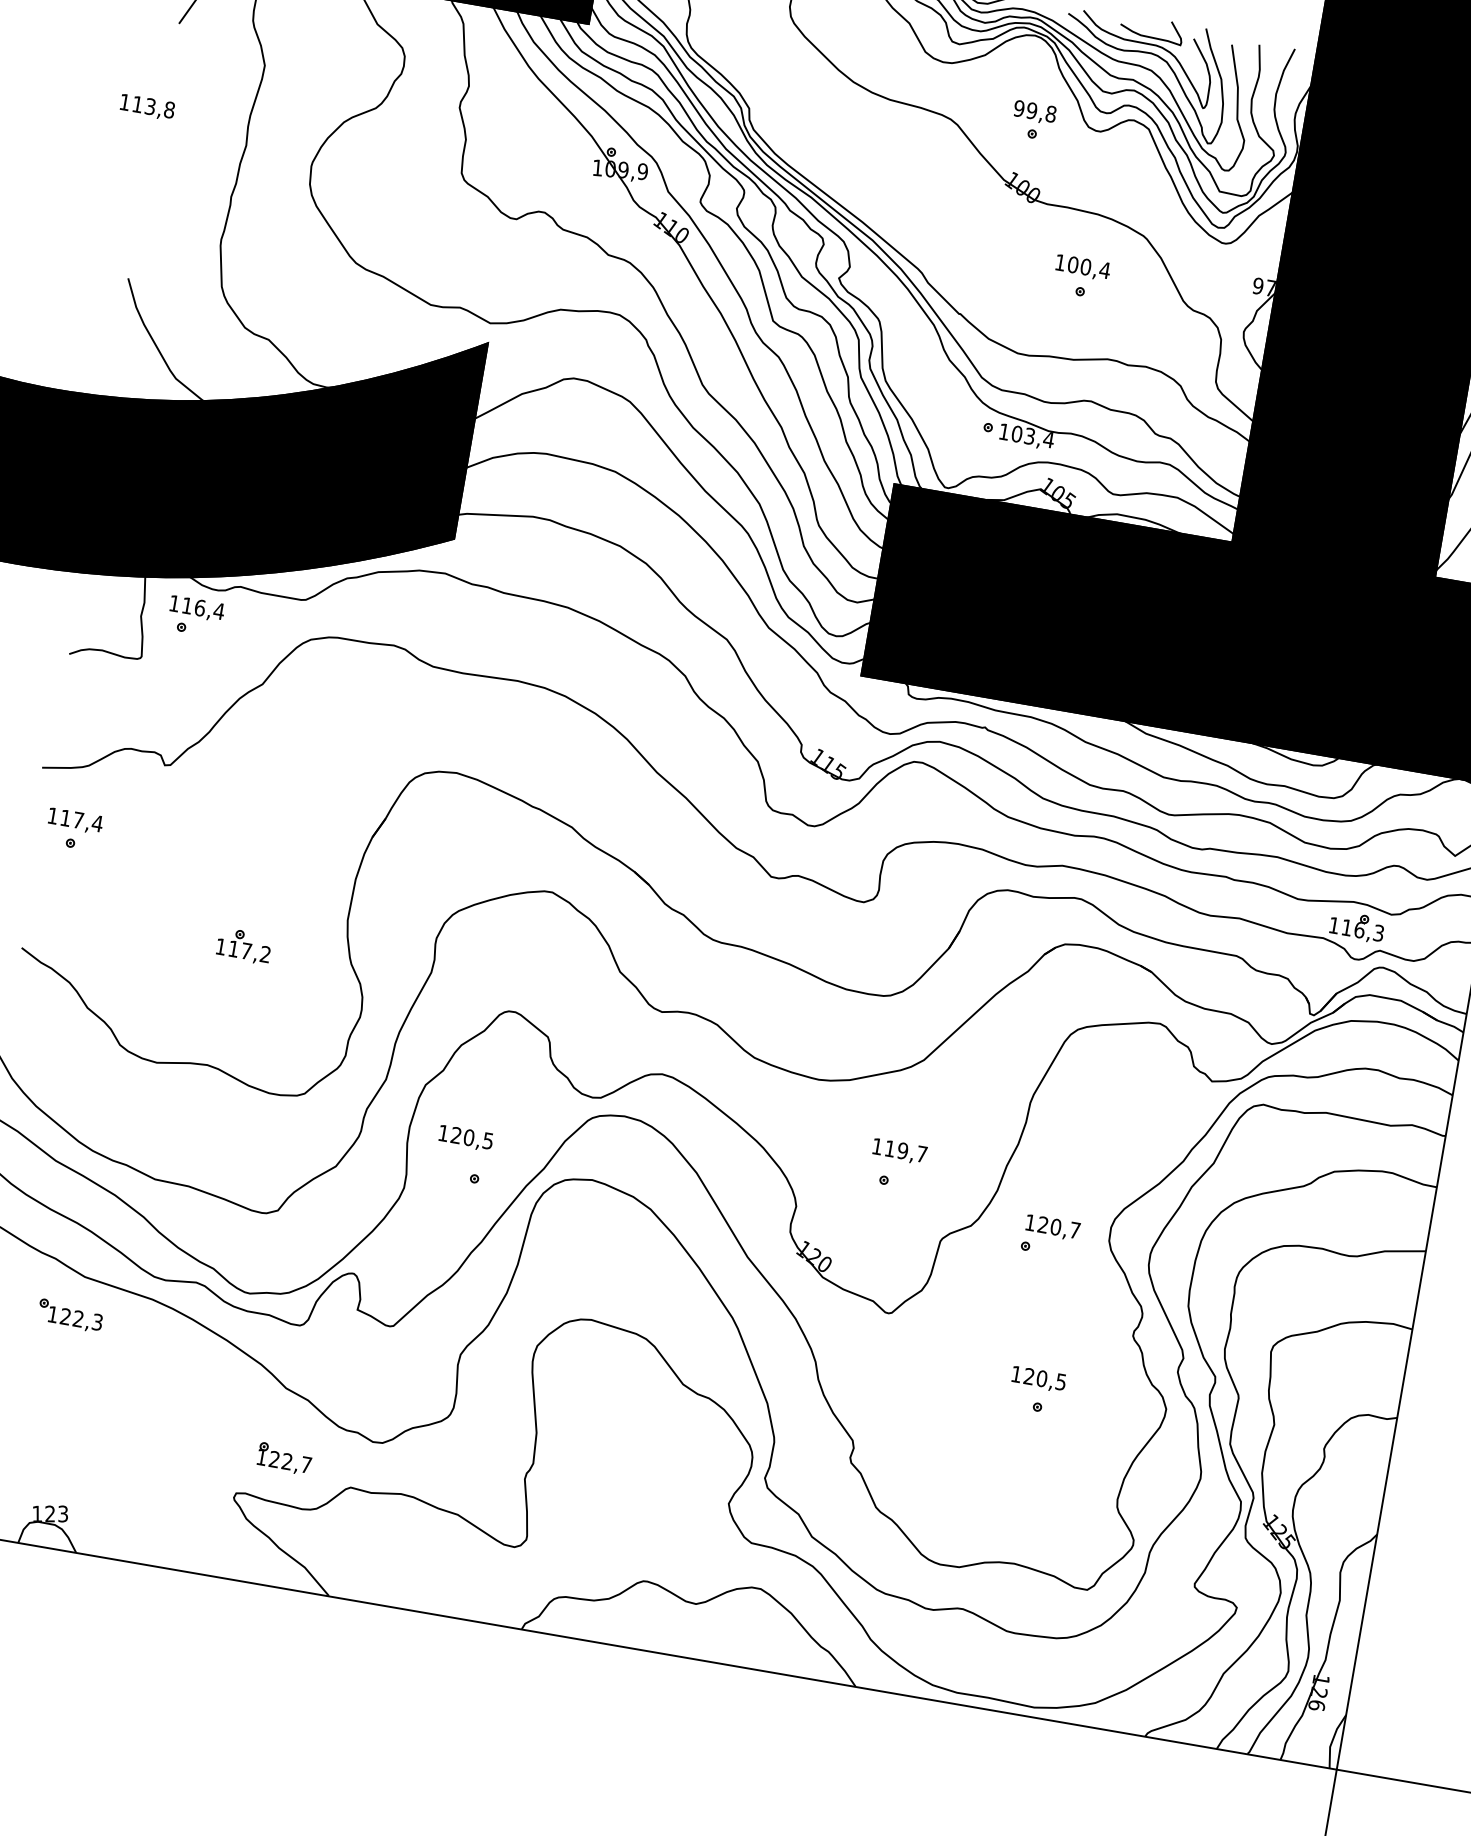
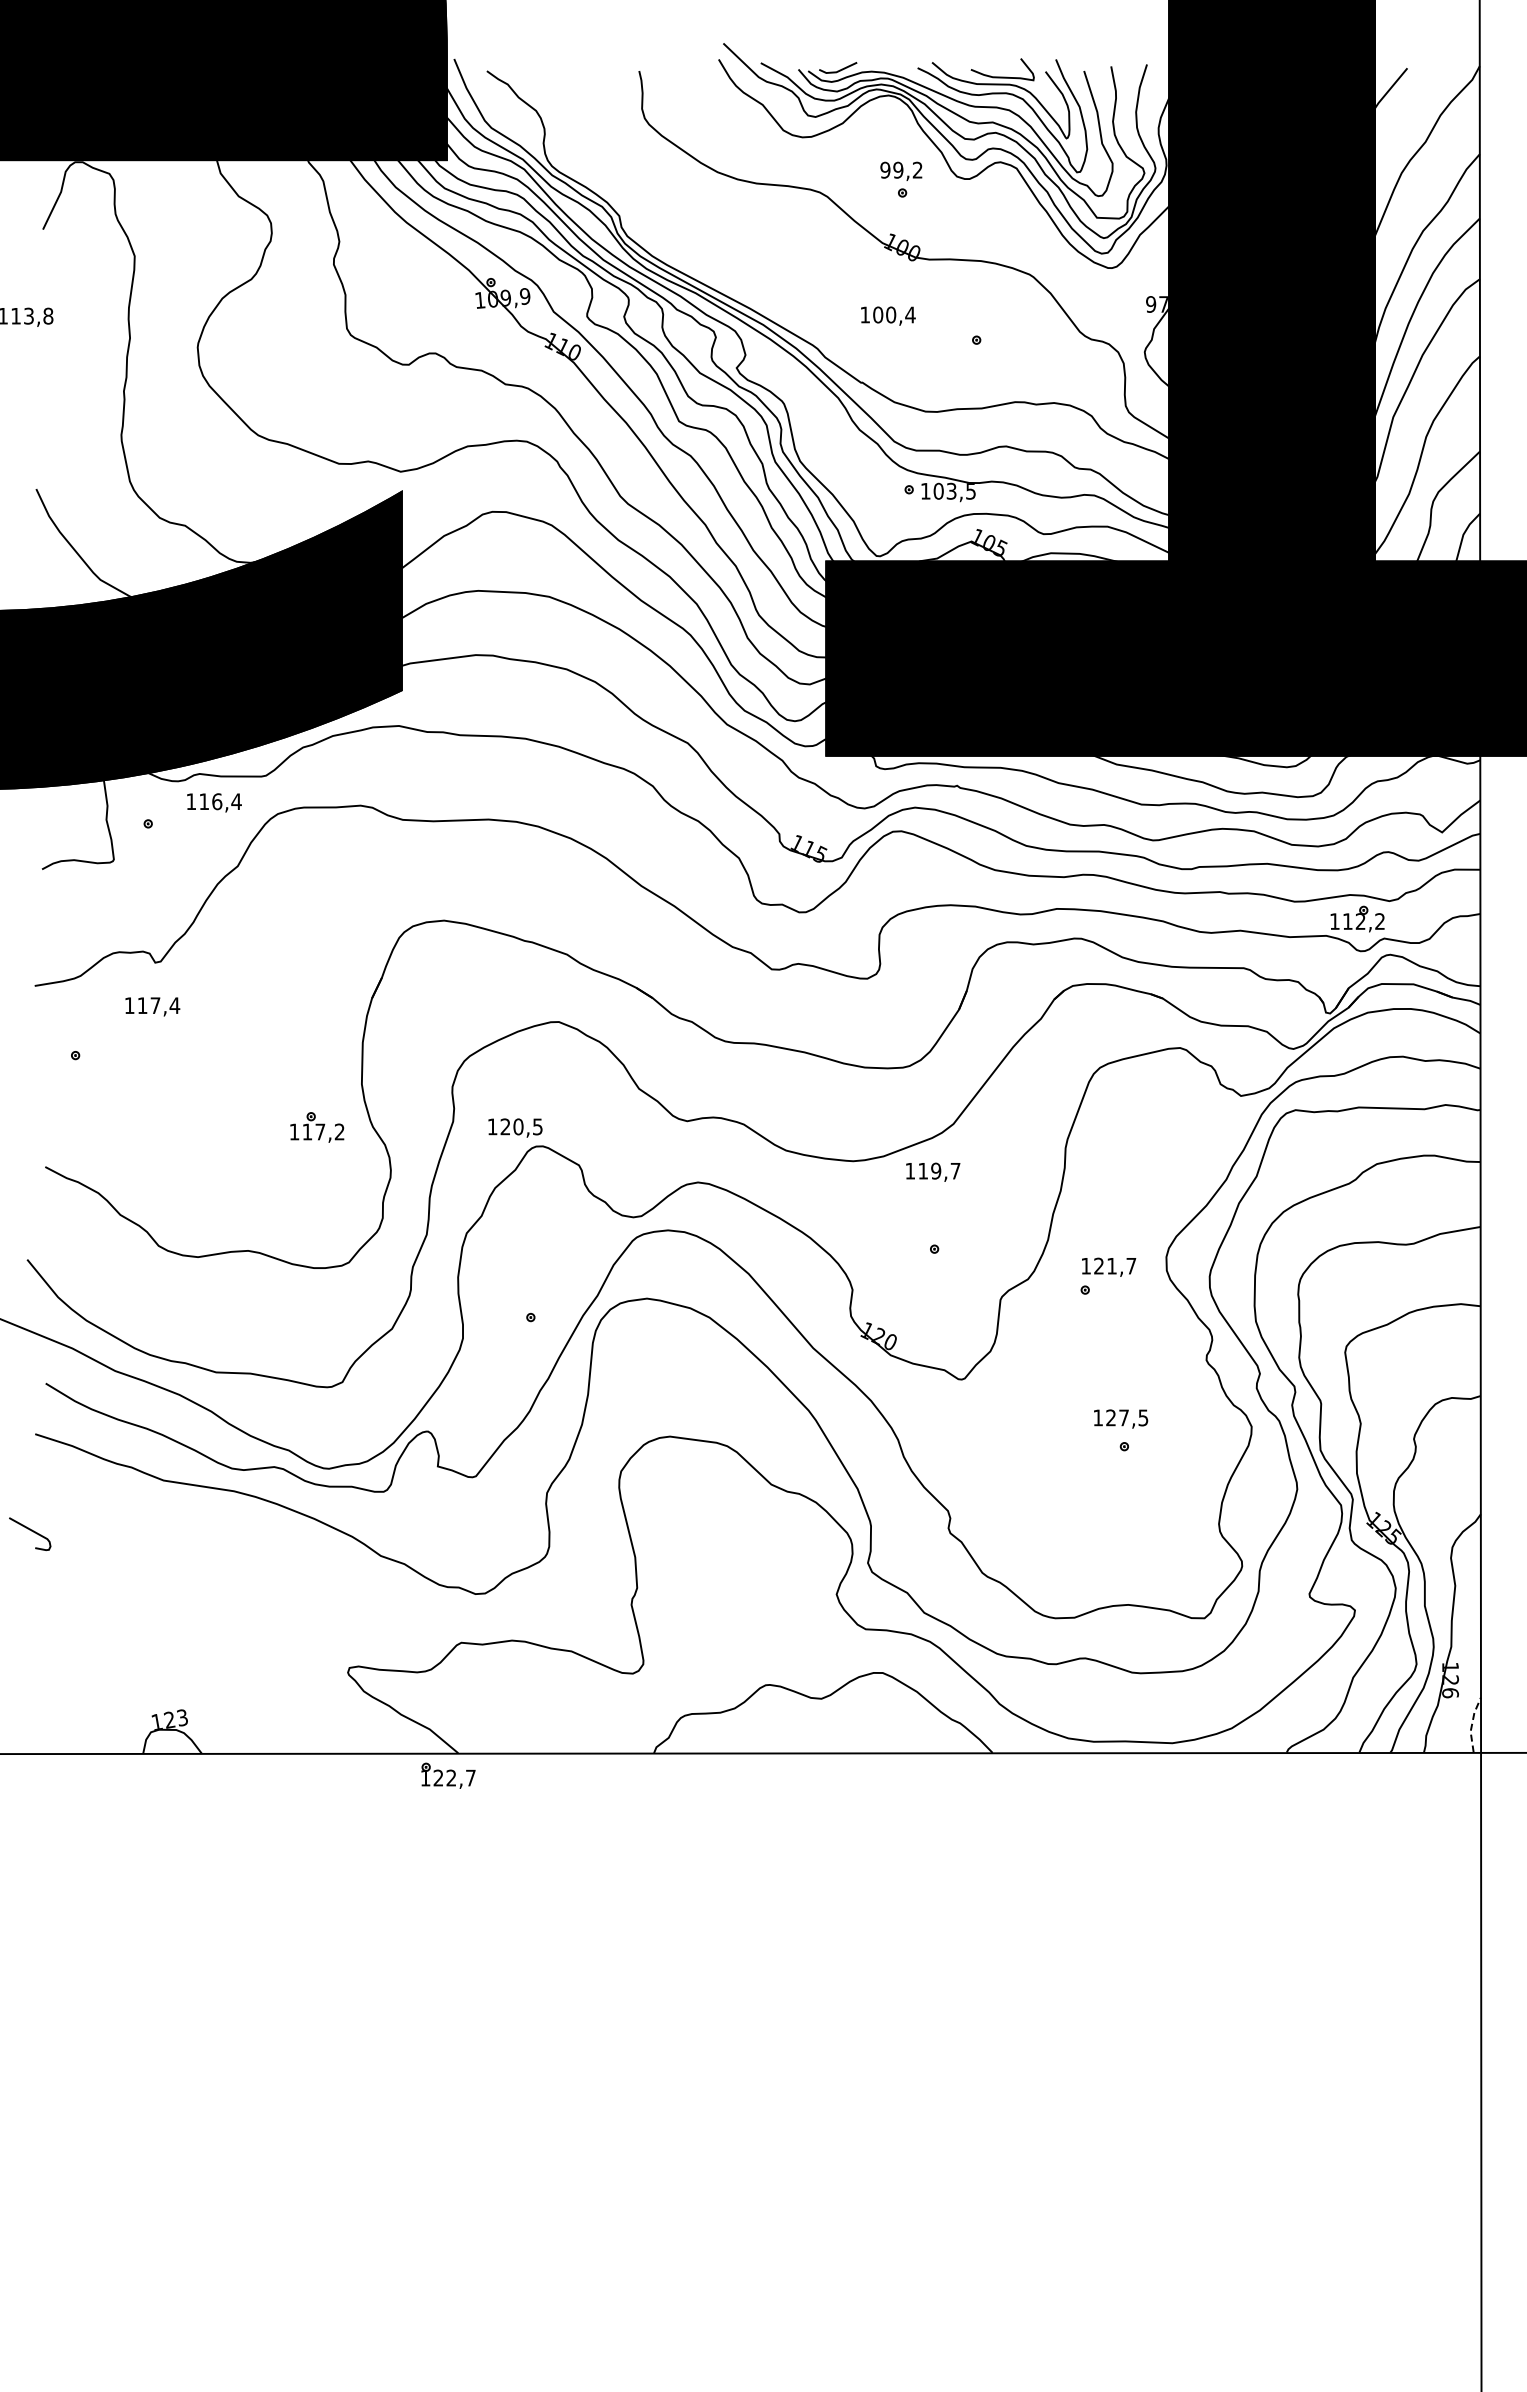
text: (1050, 113) -> (917, 169), 99,8 -> 99,2
text: (1083, 267) -> (888, 315), moved
text: (1048, 439) -> (970, 491), 103,4 -> 103,5
text: (197, 608) -> (214, 802), moved
text: (75, 820) -> (152, 1006), moved
text: (1368, 931) -> (1369, 921), 116,3 -> 112,2
part: (244, 946) -> (317, 1127), moved
text: (466, 1137) -> (515, 1127), moved
text: (900, 1150) -> (933, 1171), moved
text: (1056, 1226) -> (1112, 1265), 120,7 -> 121,7
part: (70, 1315) -> (155, 1520), removed
text: (1042, 1378) -> (1124, 1417), 120,5 -> 127,5
part: (284, 1458) -> (448, 1775), moved
line: (1333, 1740) -> (1472, 1724), solid -> dashed

